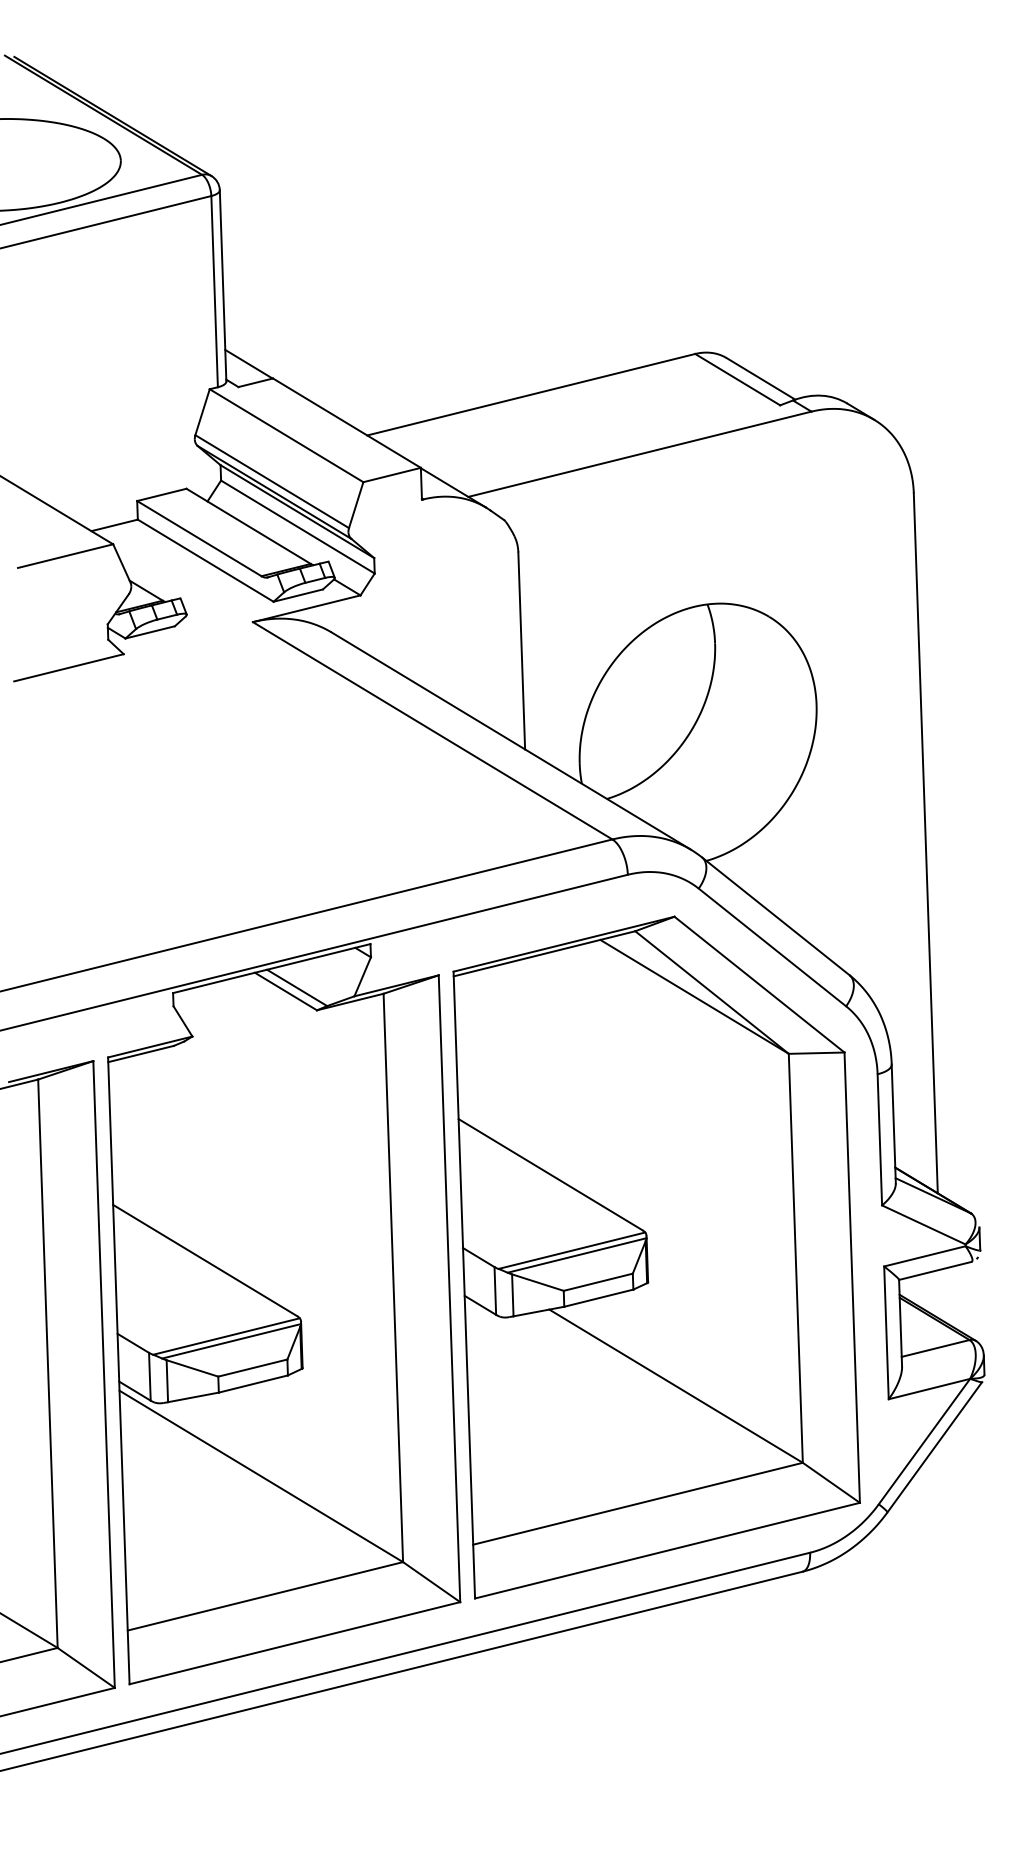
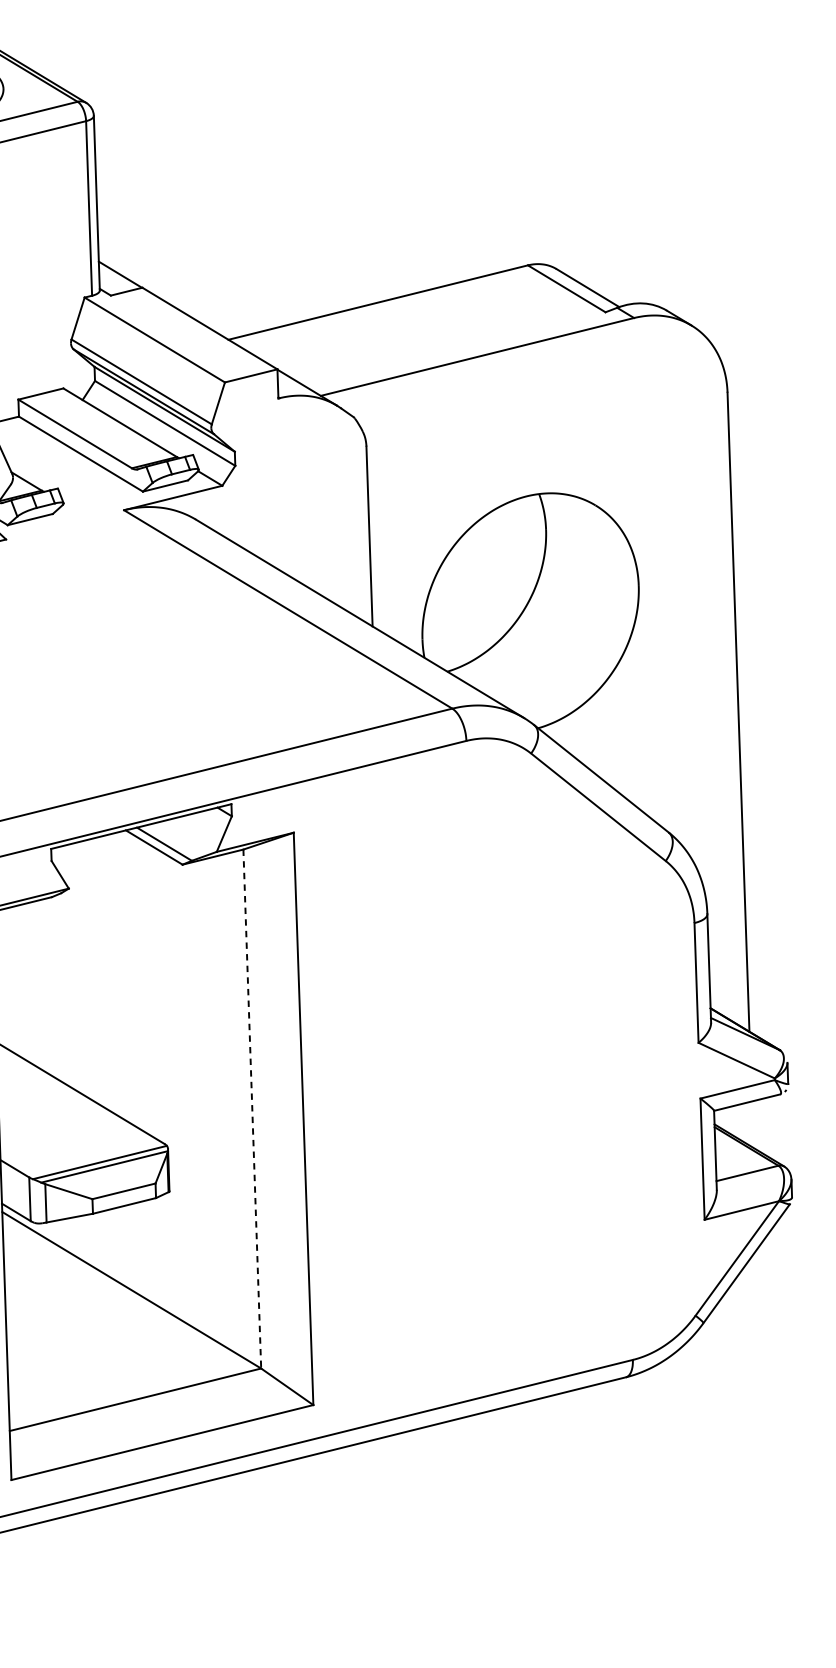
part: (656, 1257) -> (492, 1090), removed
line: (393, 1278) -> (252, 1109), solid -> dashed

